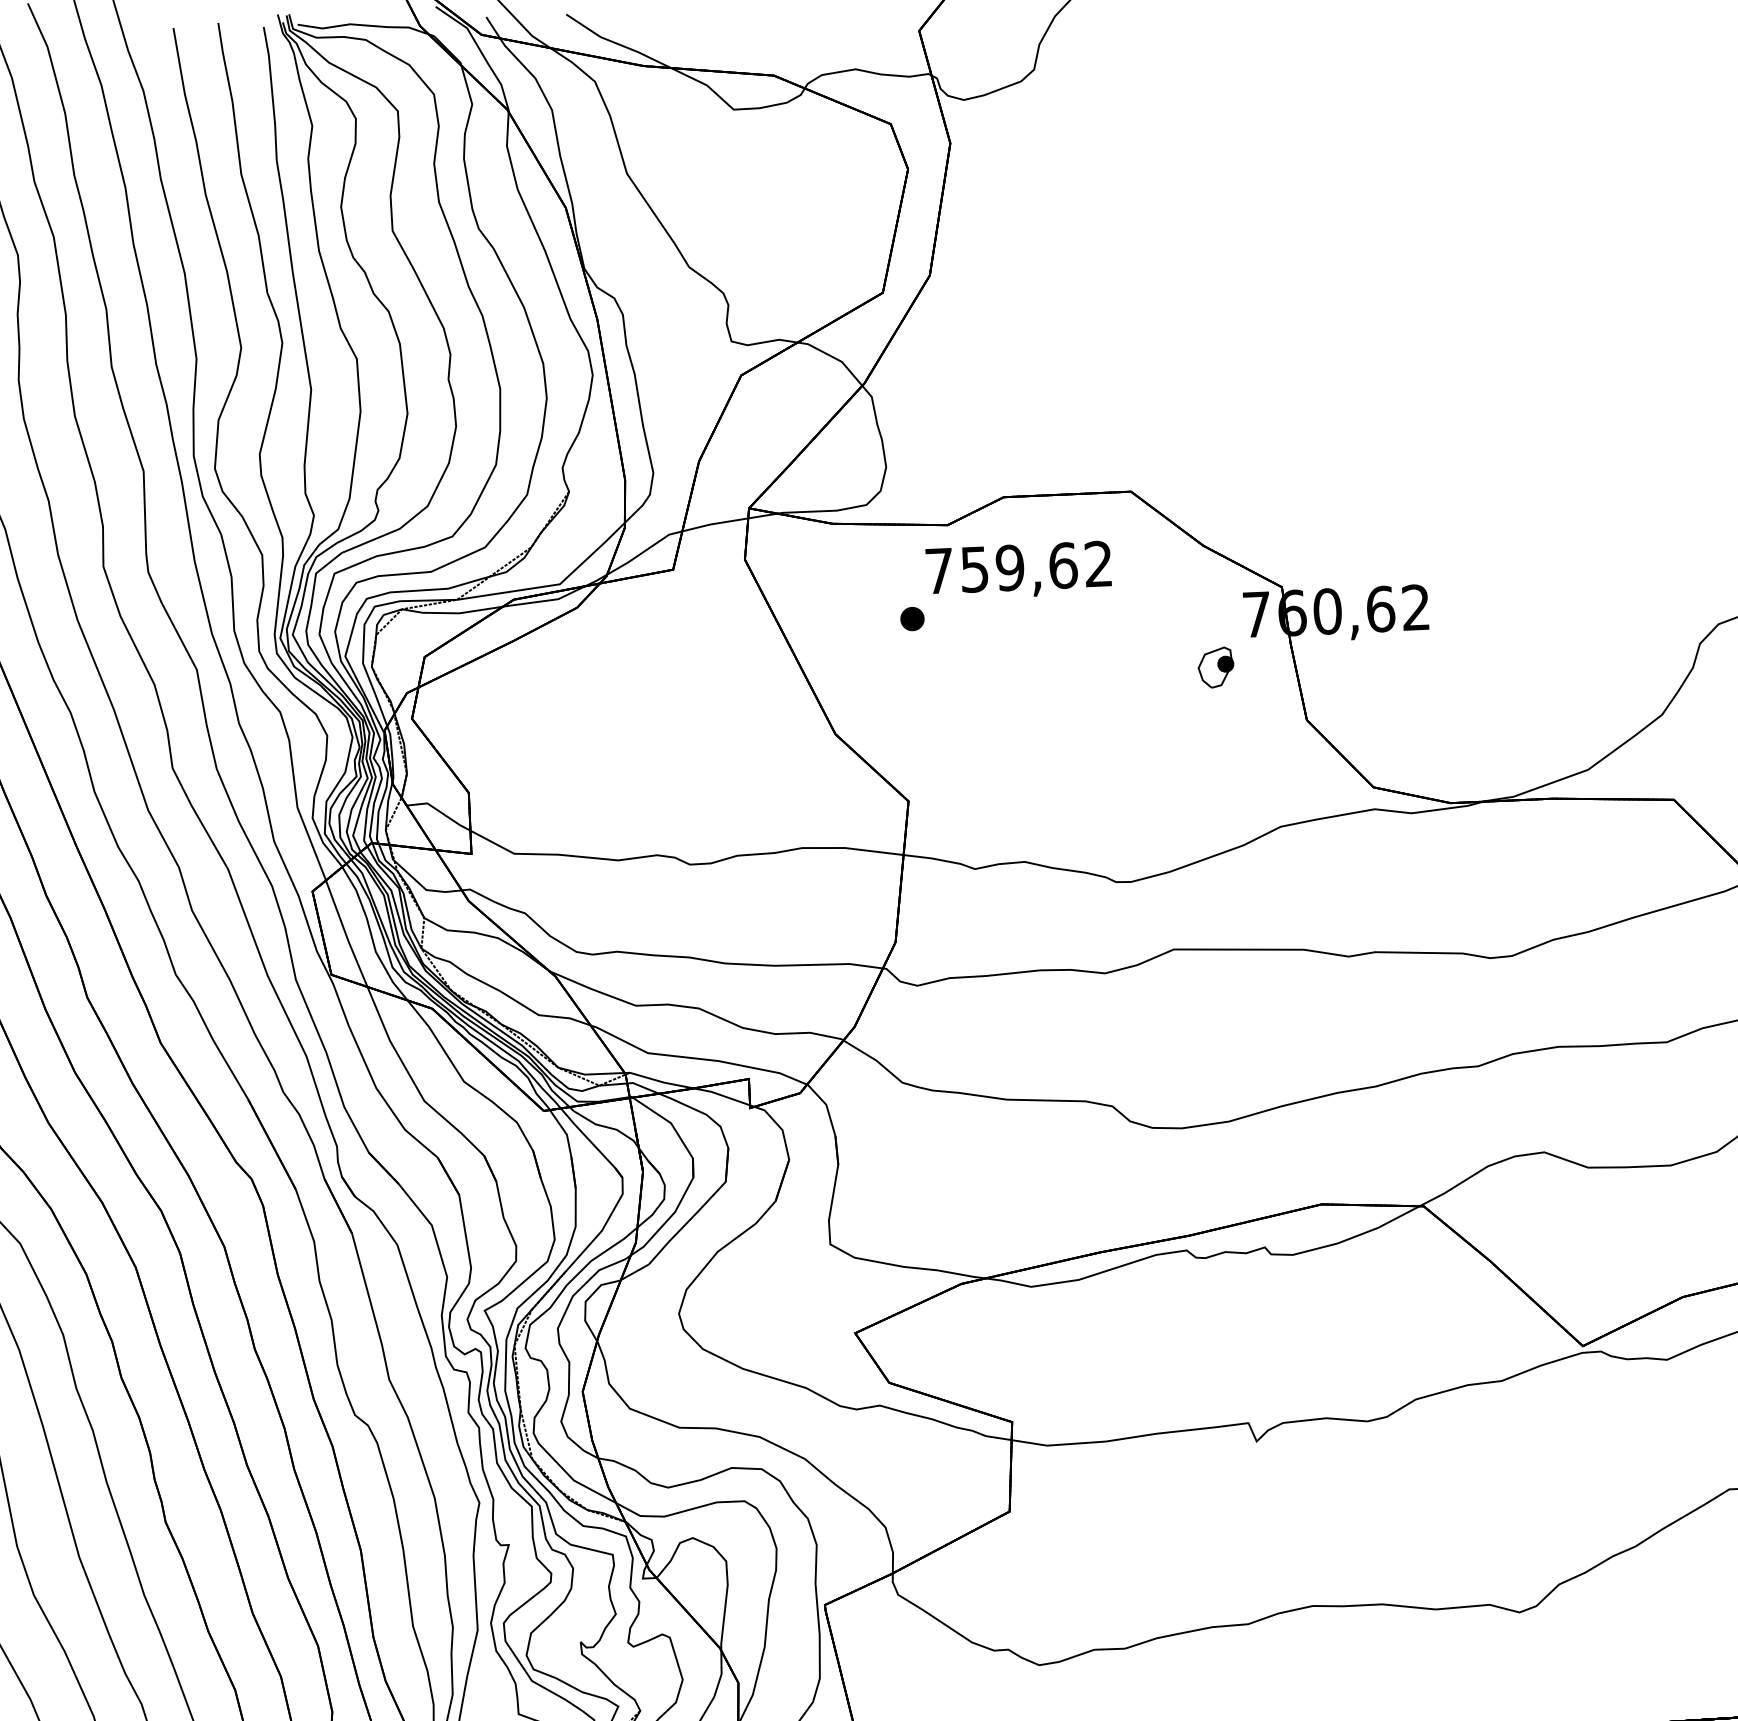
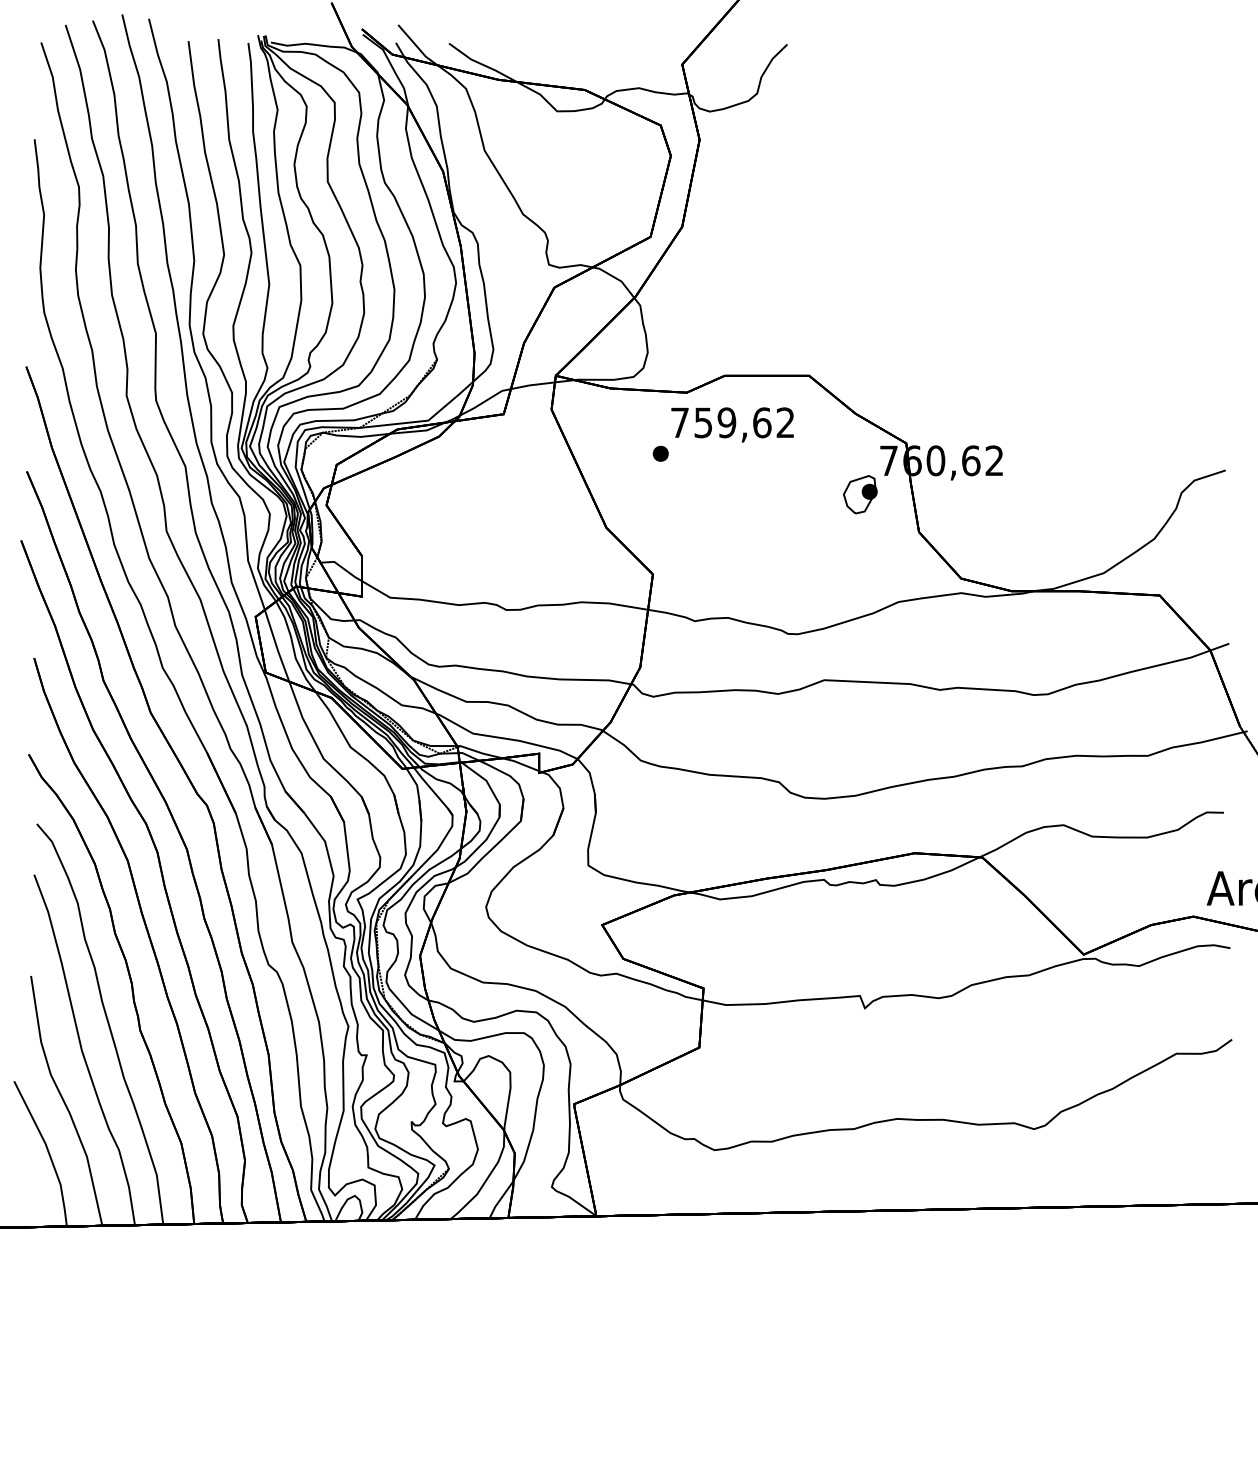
part: (1216, 667) -> (860, 494), size x1.43

